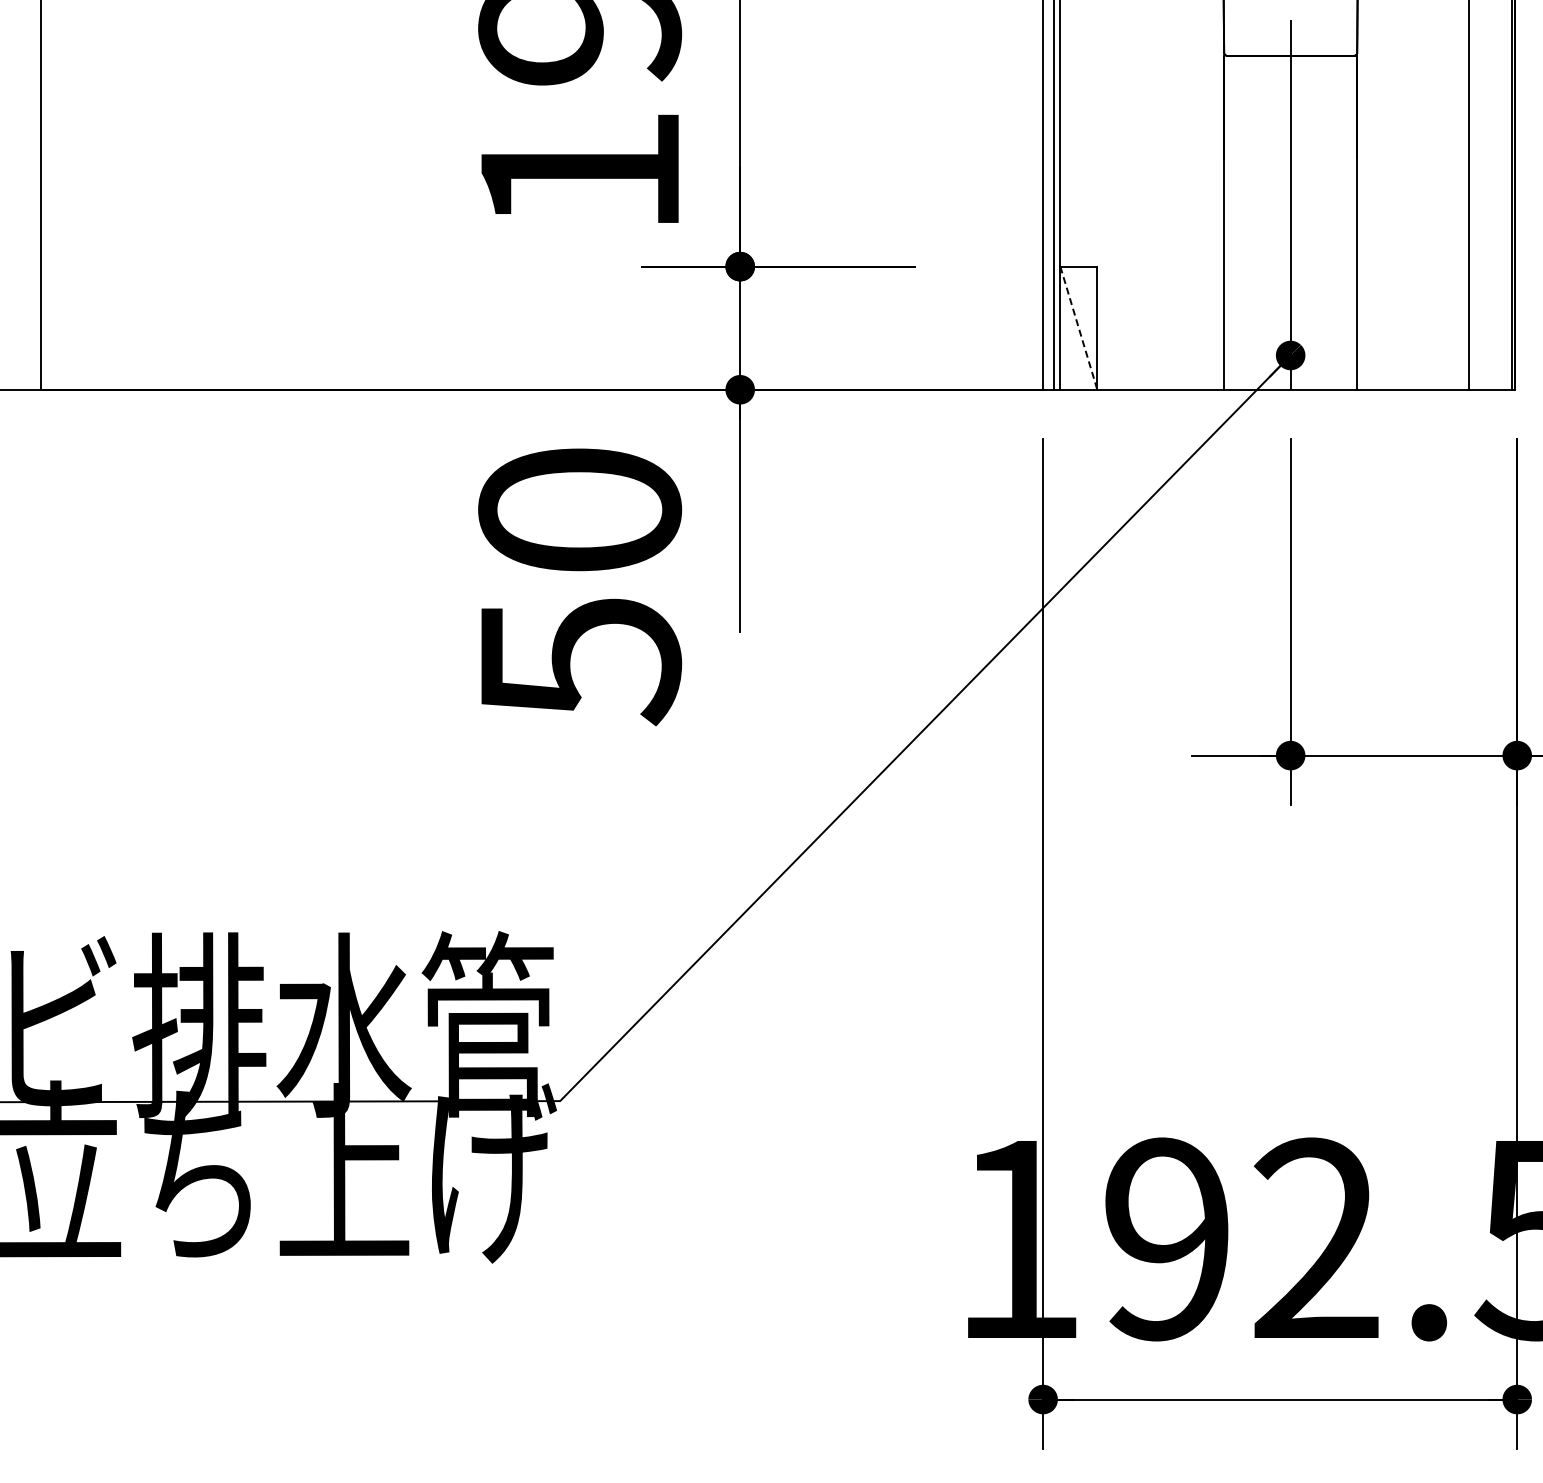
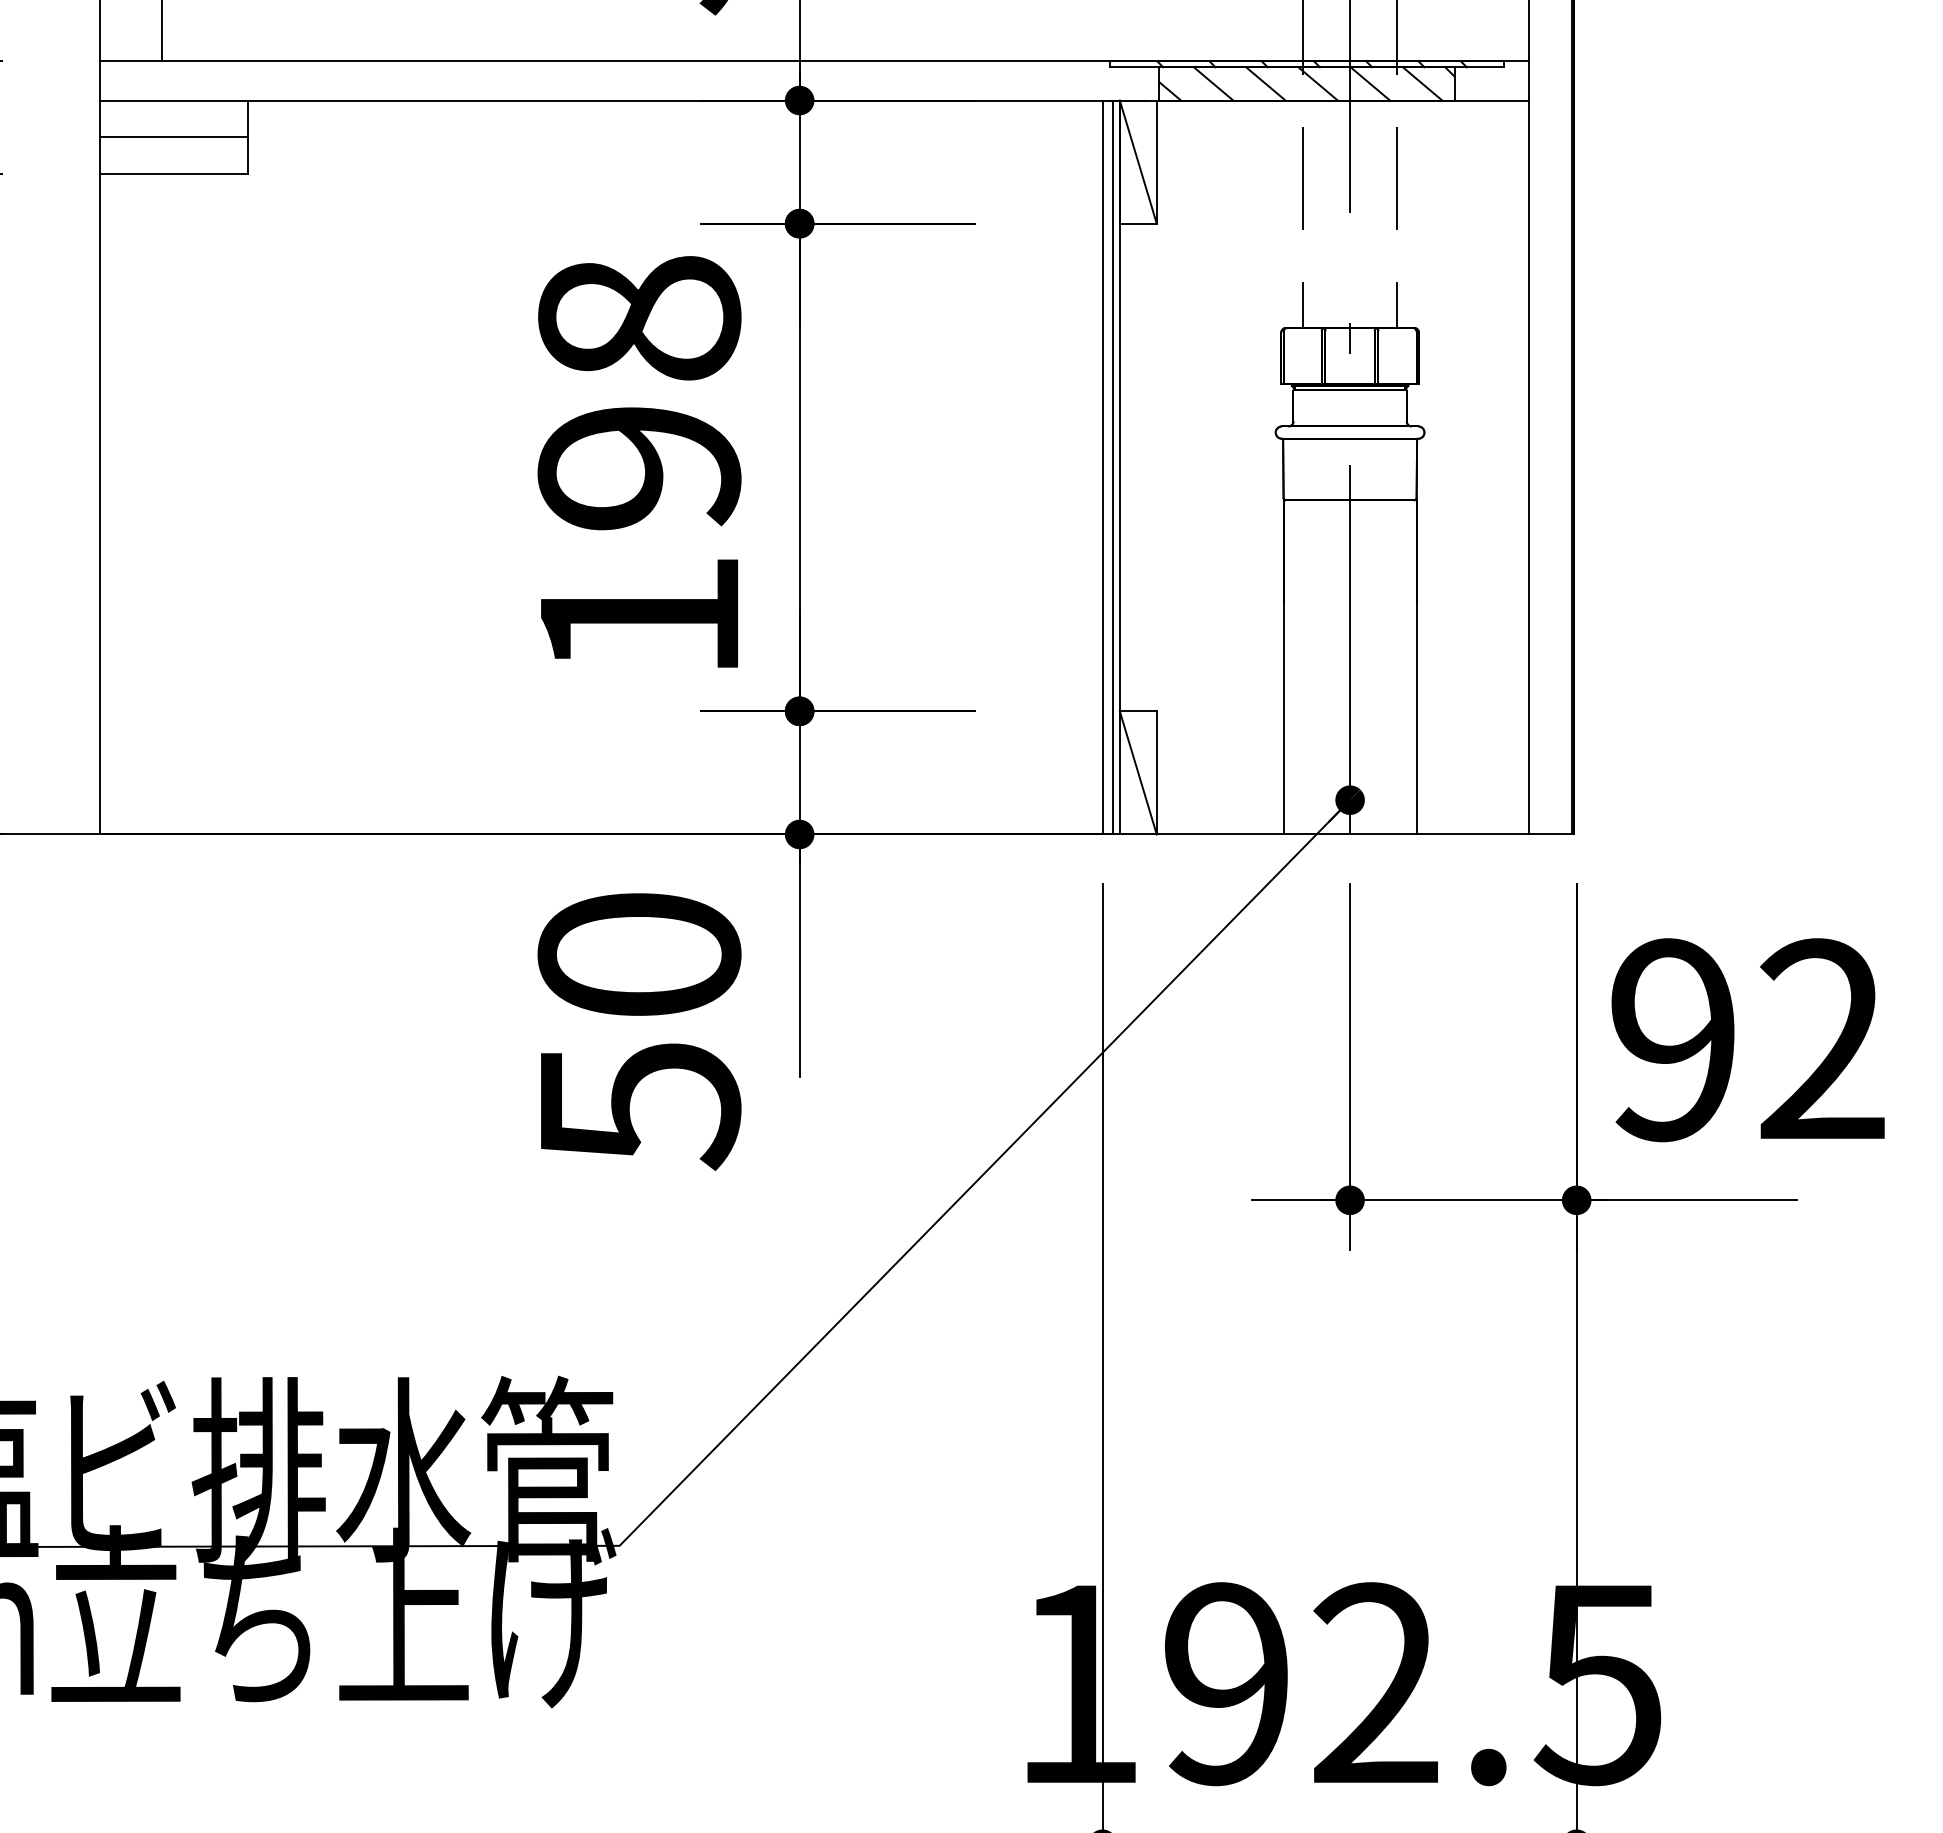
line: (1079, 328) -> (1138, 773), dashed -> solid

